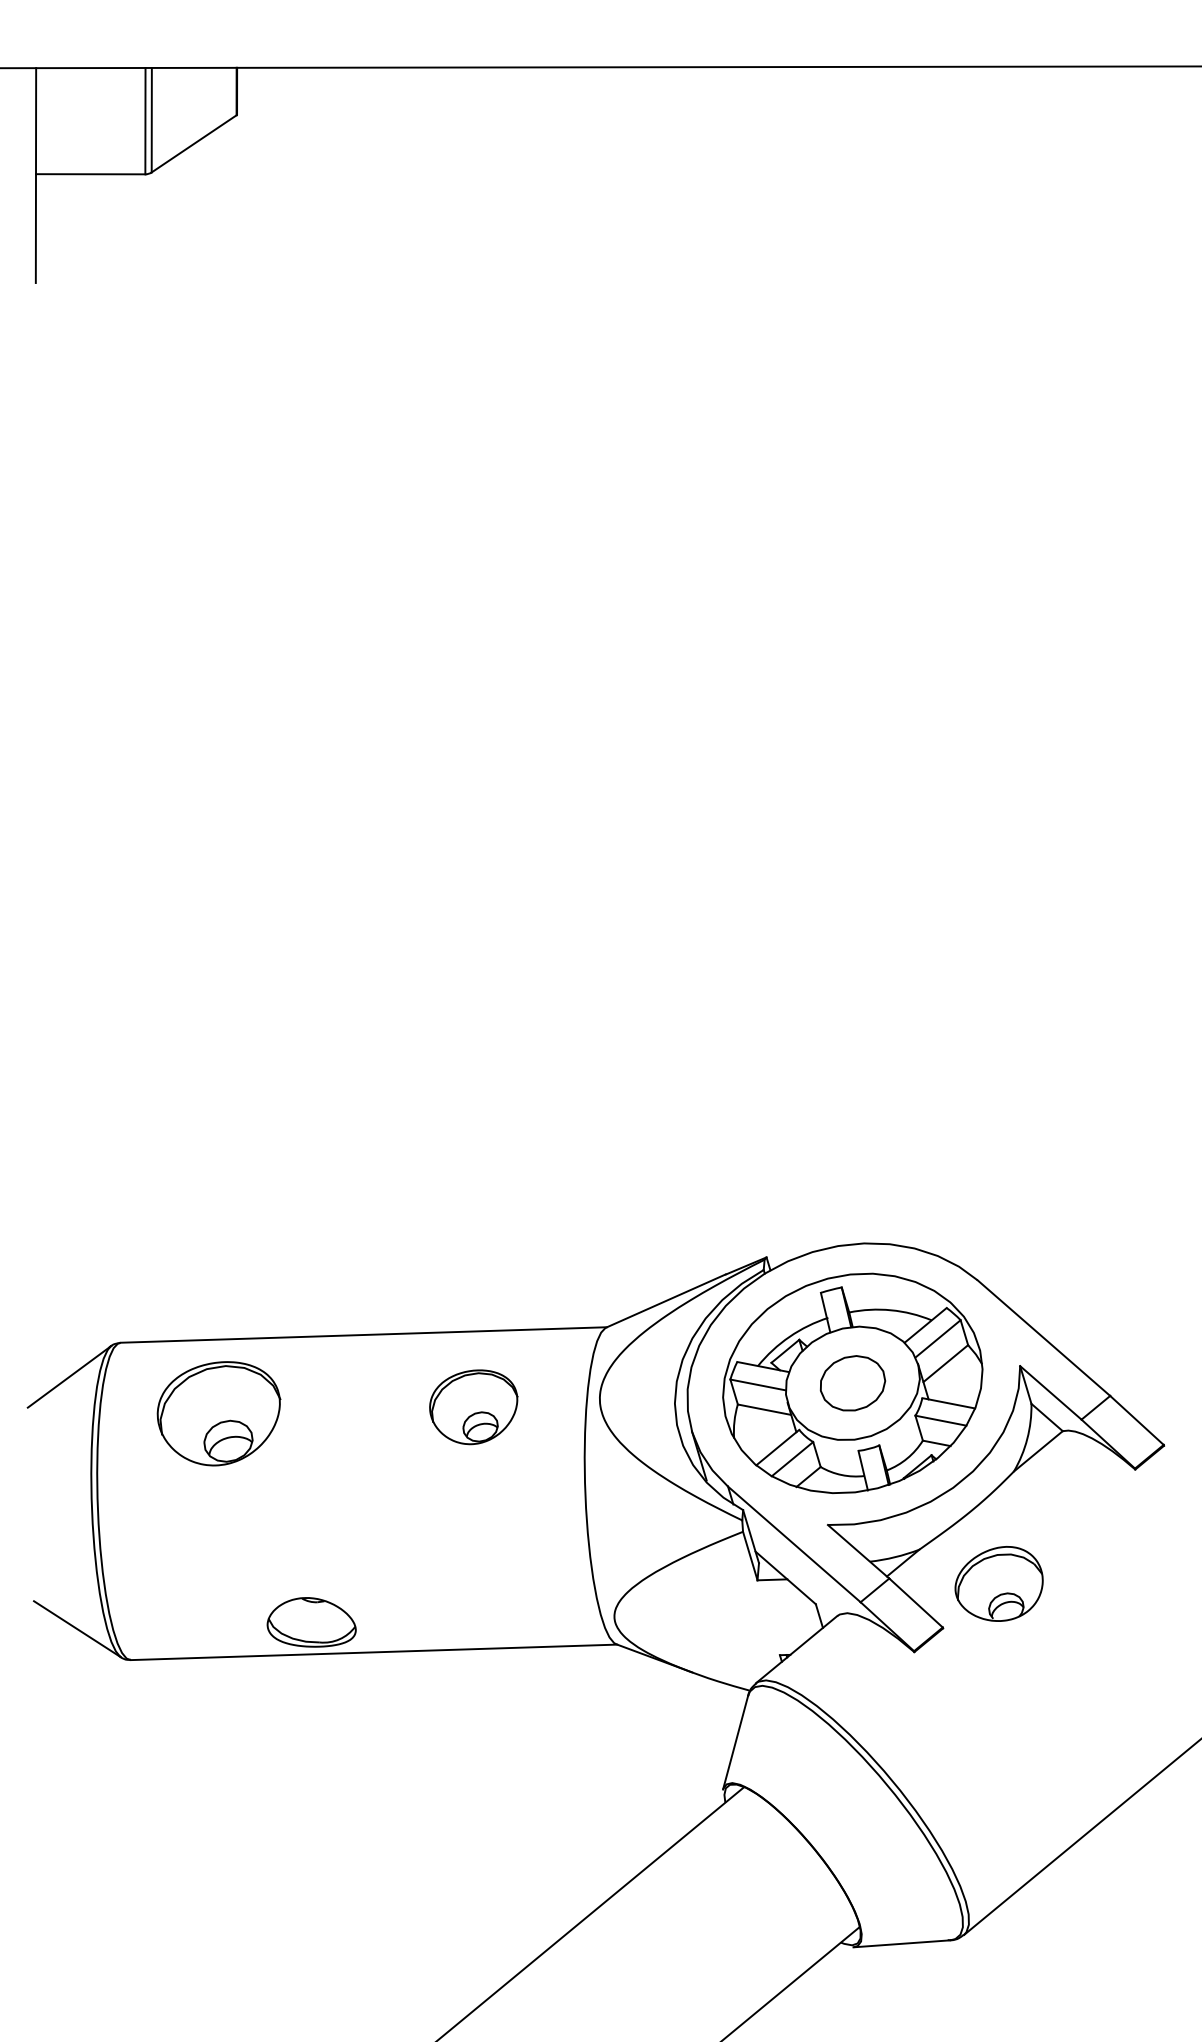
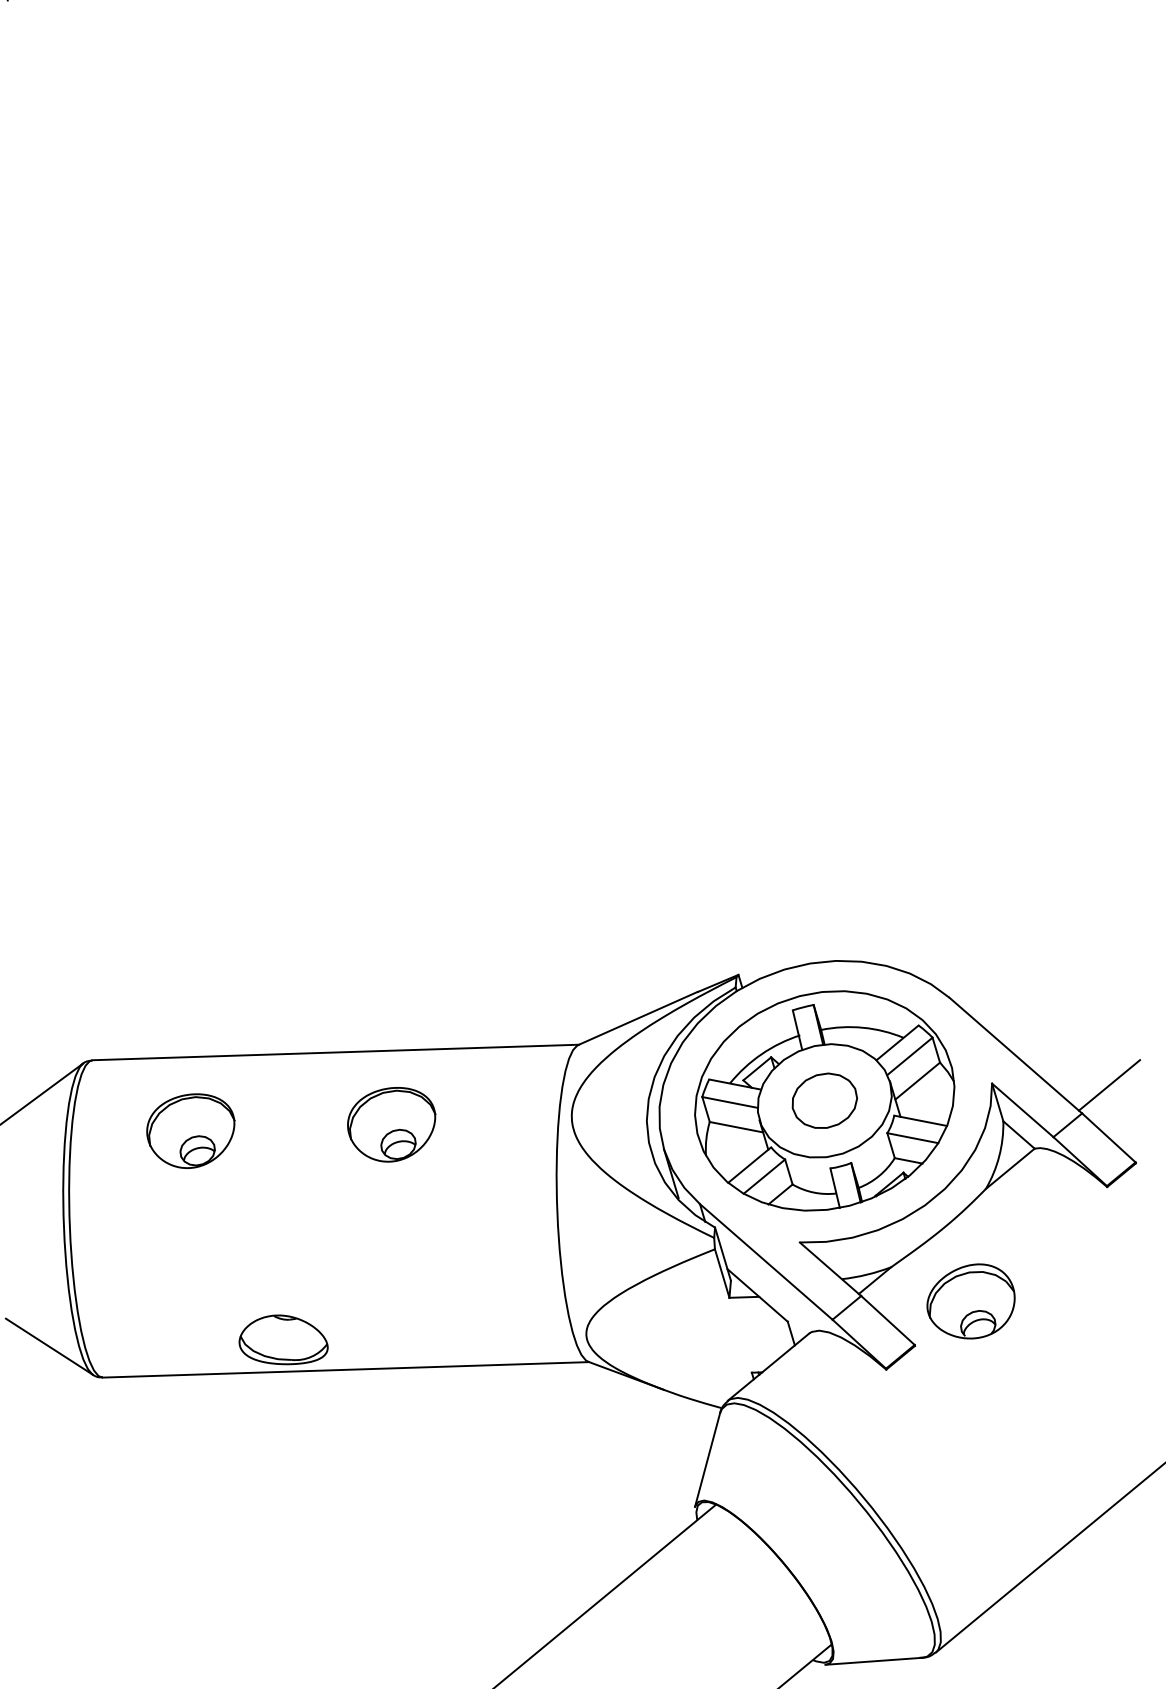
line: (1137, 1367) -> (1109, 1084), added
part: (473, 1407) -> (391, 1124), moved
part: (218, 1413) -> (190, 1130), size x0.71

